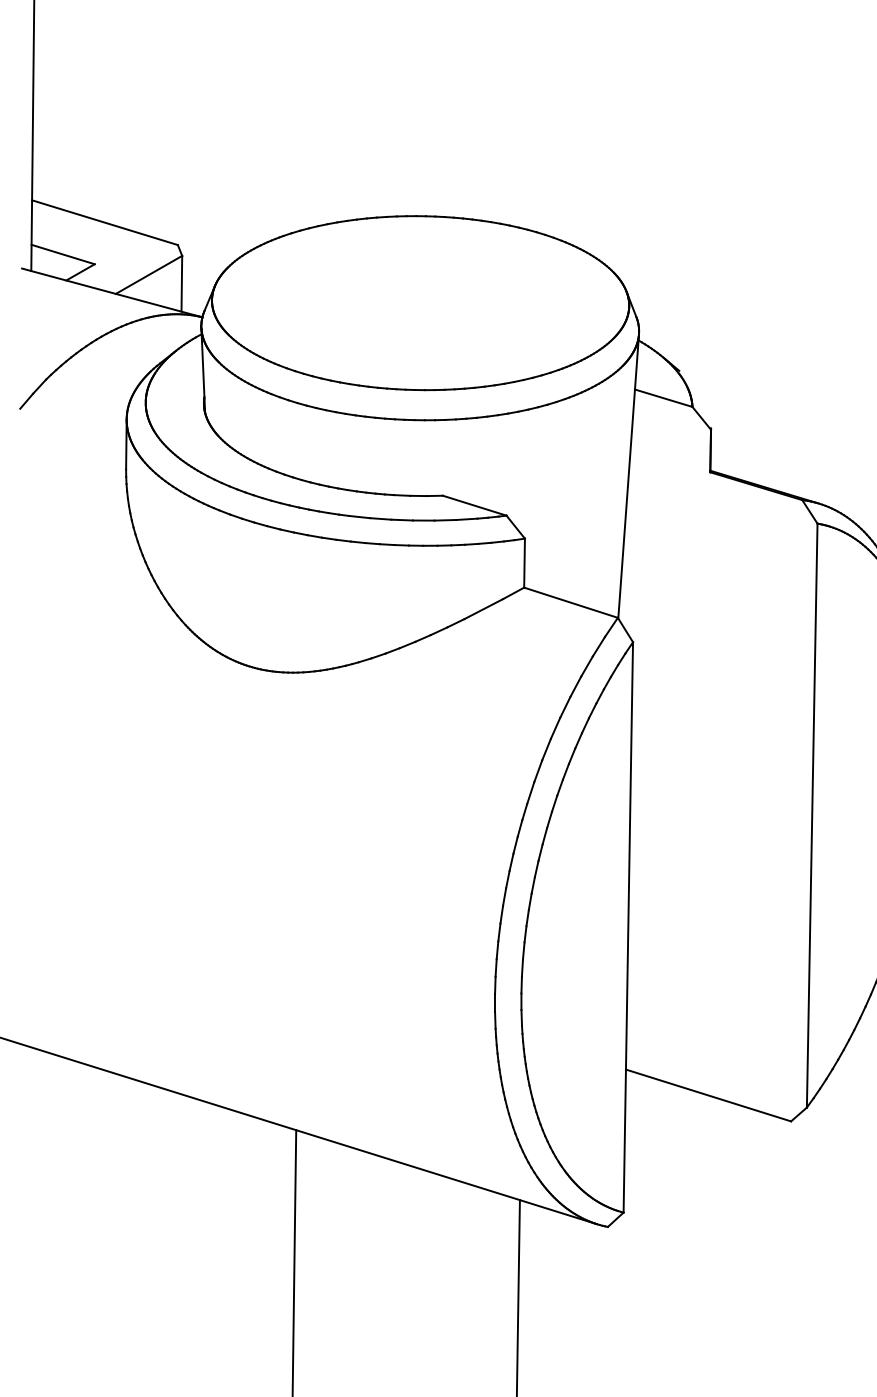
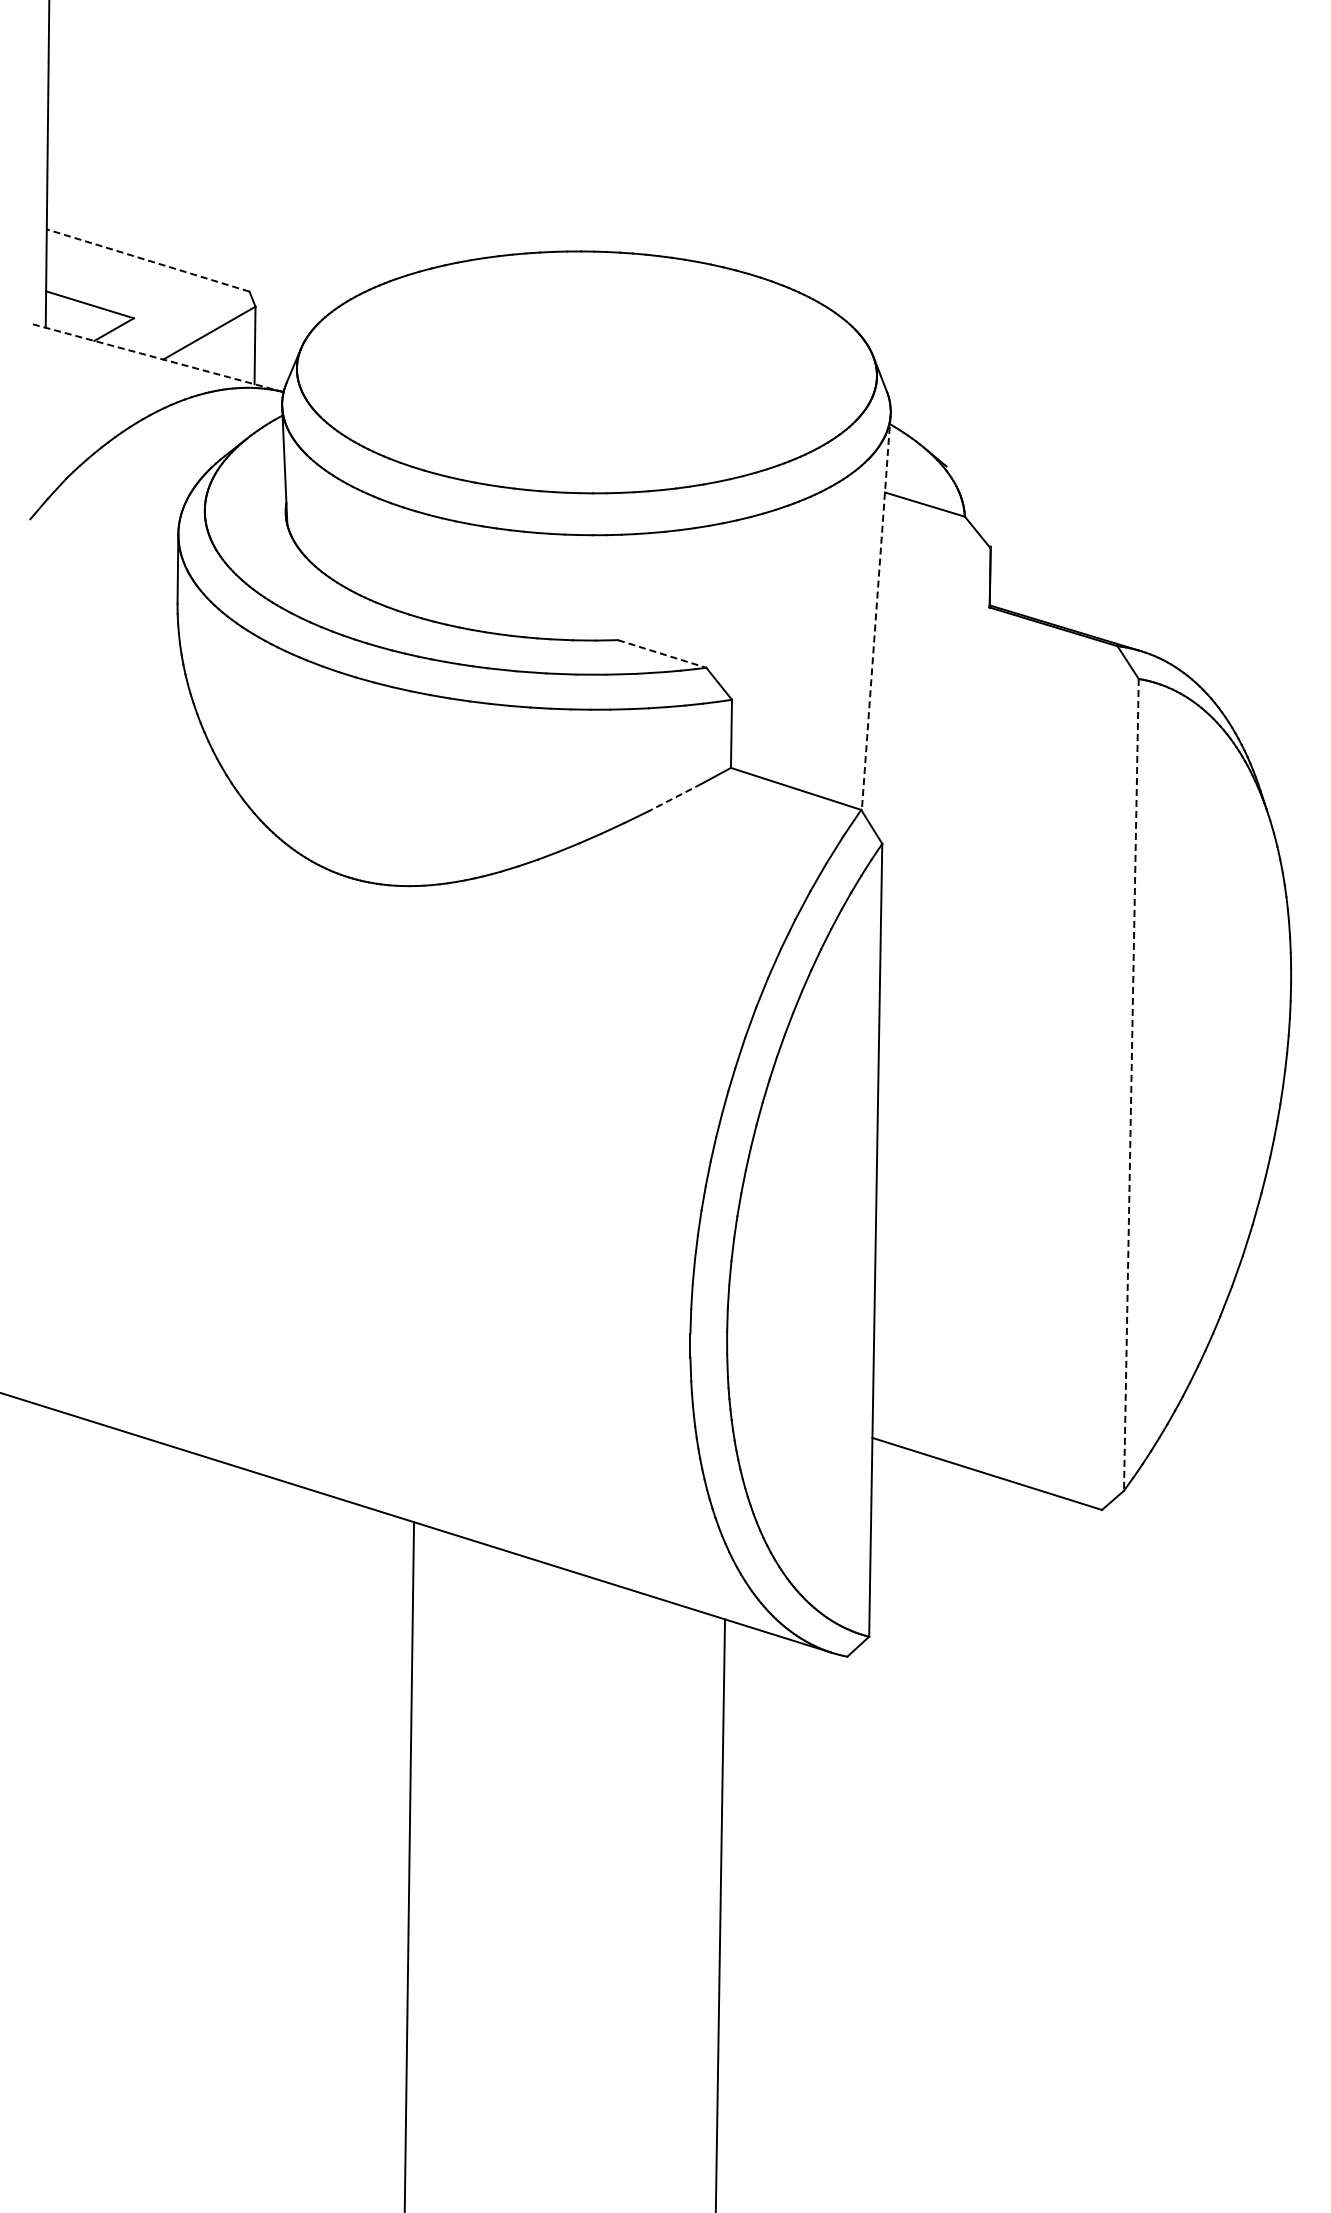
line: (104, 222) -> (147, 260), solid -> dashed
line: (112, 293) -> (158, 358), solid -> dashed
line: (628, 476) -> (876, 613), solid -> dashed
line: (474, 506) -> (662, 654), solid -> dashed
line: (483, 609) -> (674, 798), solid -> dashed
line: (812, 815) -> (1131, 1084), solid -> dashed

